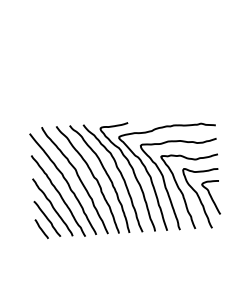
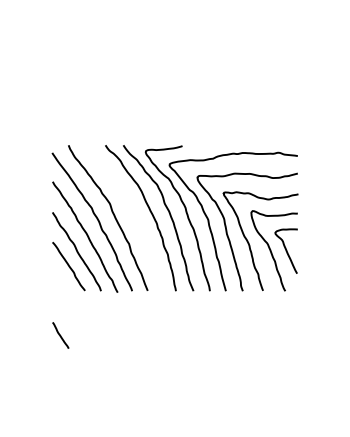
curve: (93, 177) -> (132, 215), removed
line: (41, 229) -> (60, 335), moved

